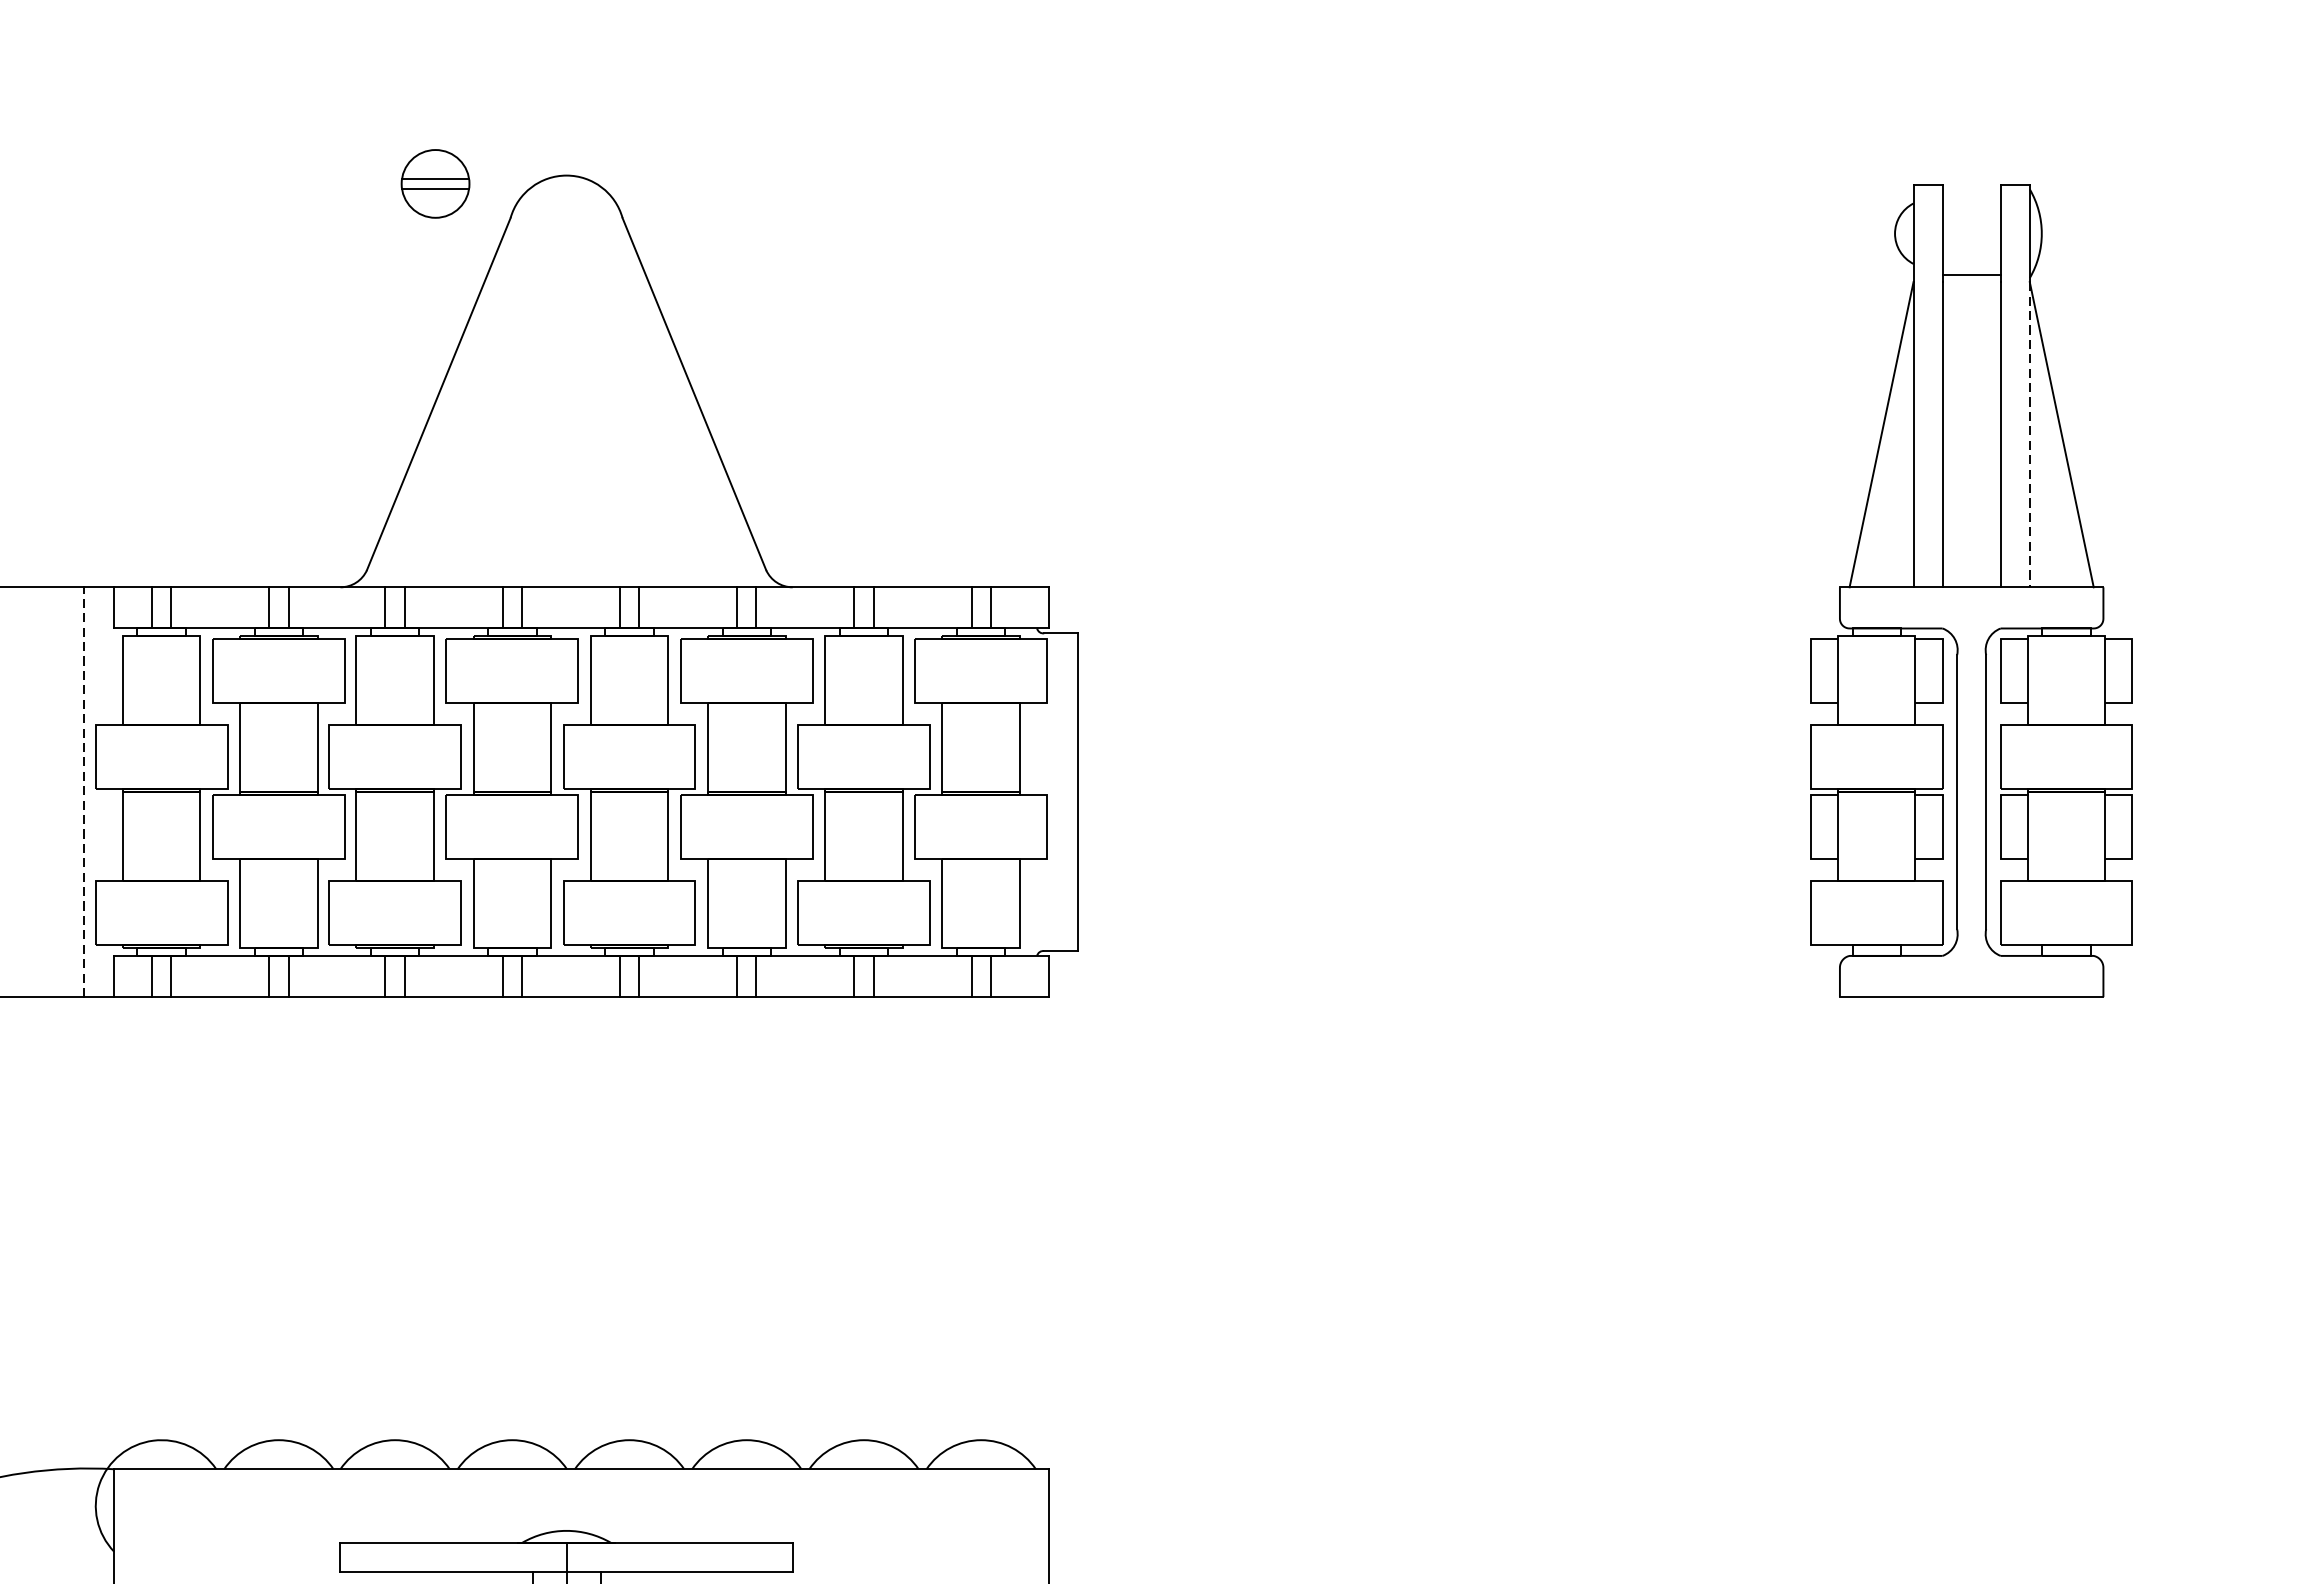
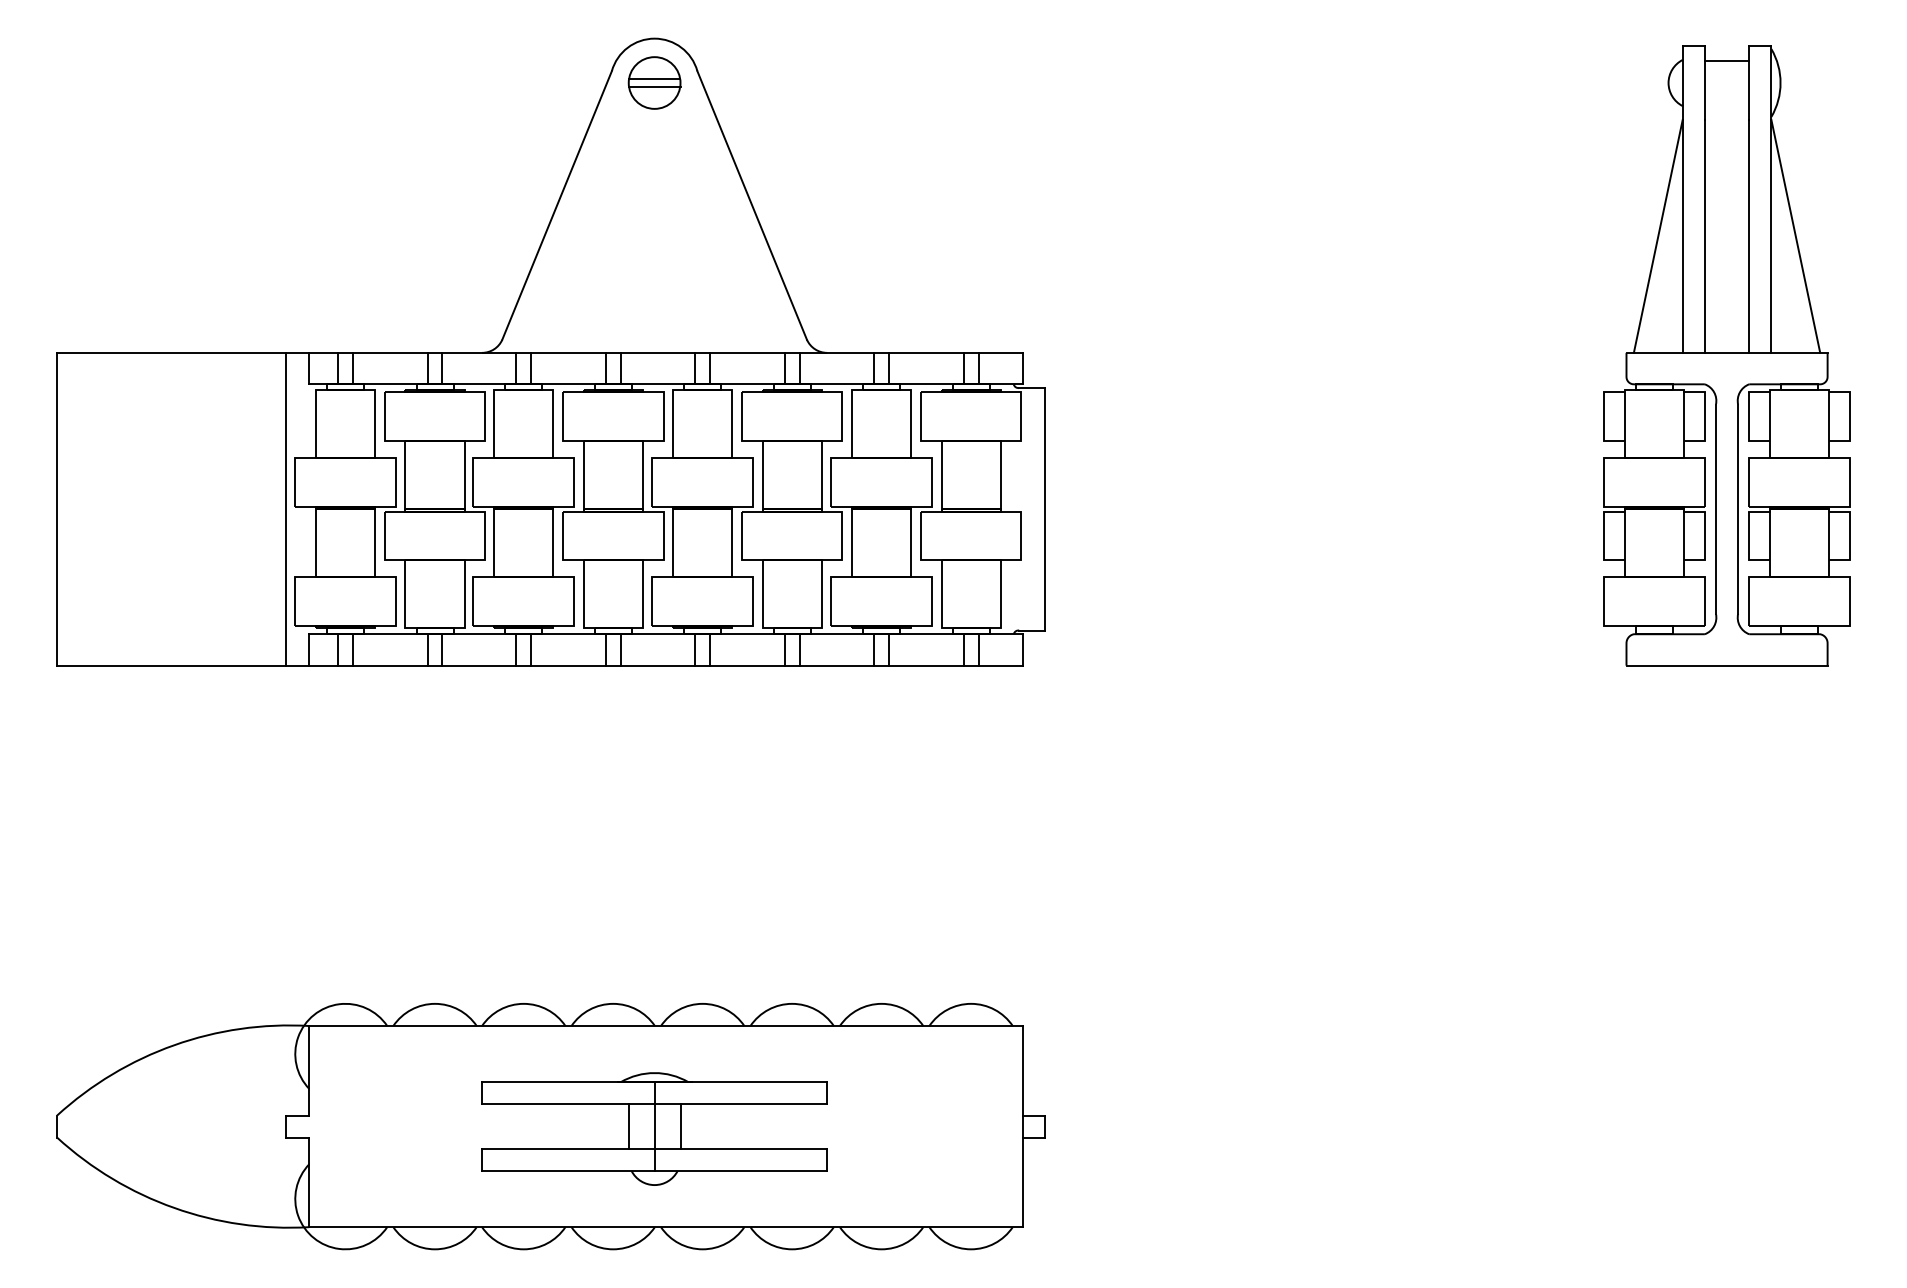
part: (435, 183) -> (654, 82), moved
line: (1970, 274) -> (1726, 60), moved
line: (2029, 434) -> (1771, 236), dashed -> solid
line: (84, 791) -> (286, 508), dashed -> solid

